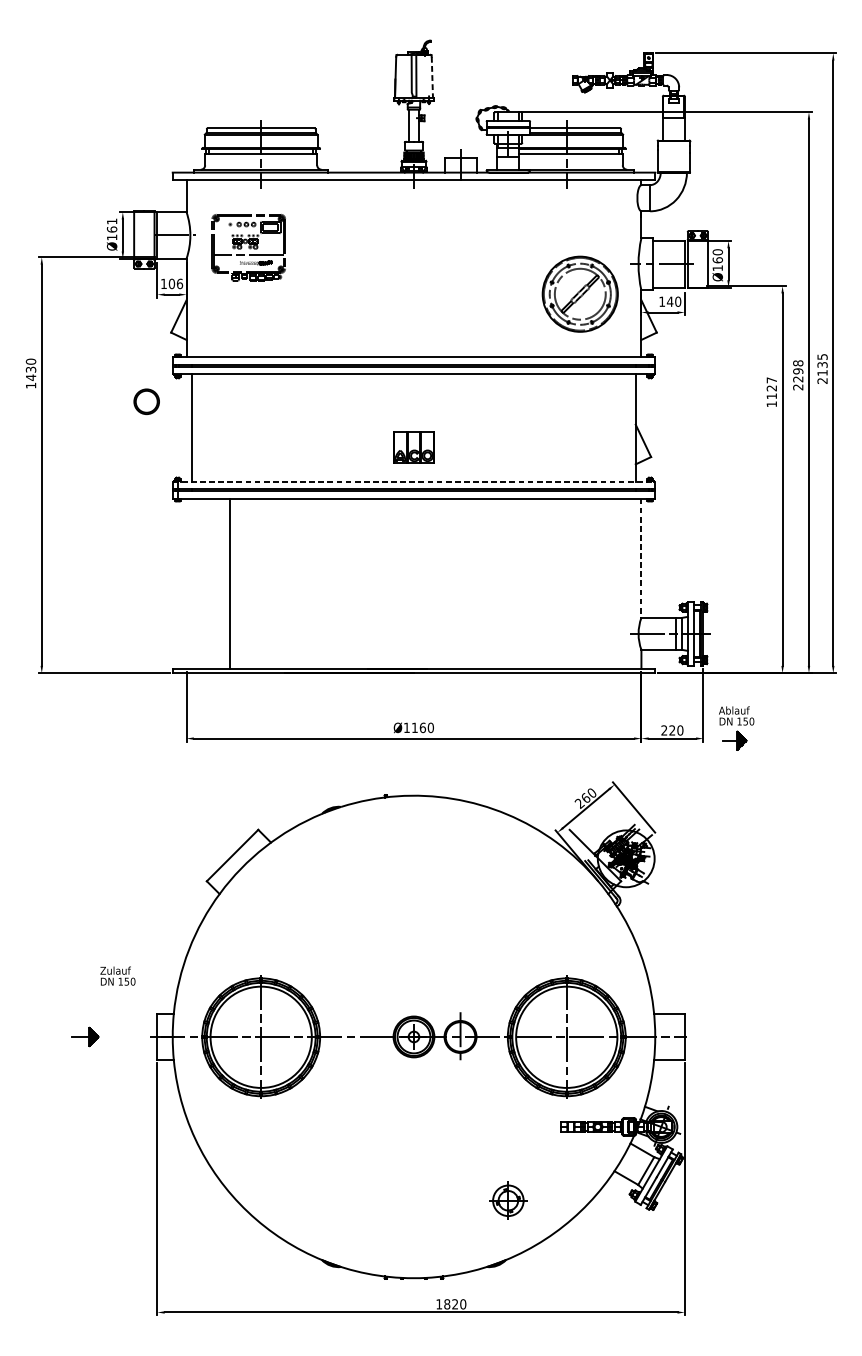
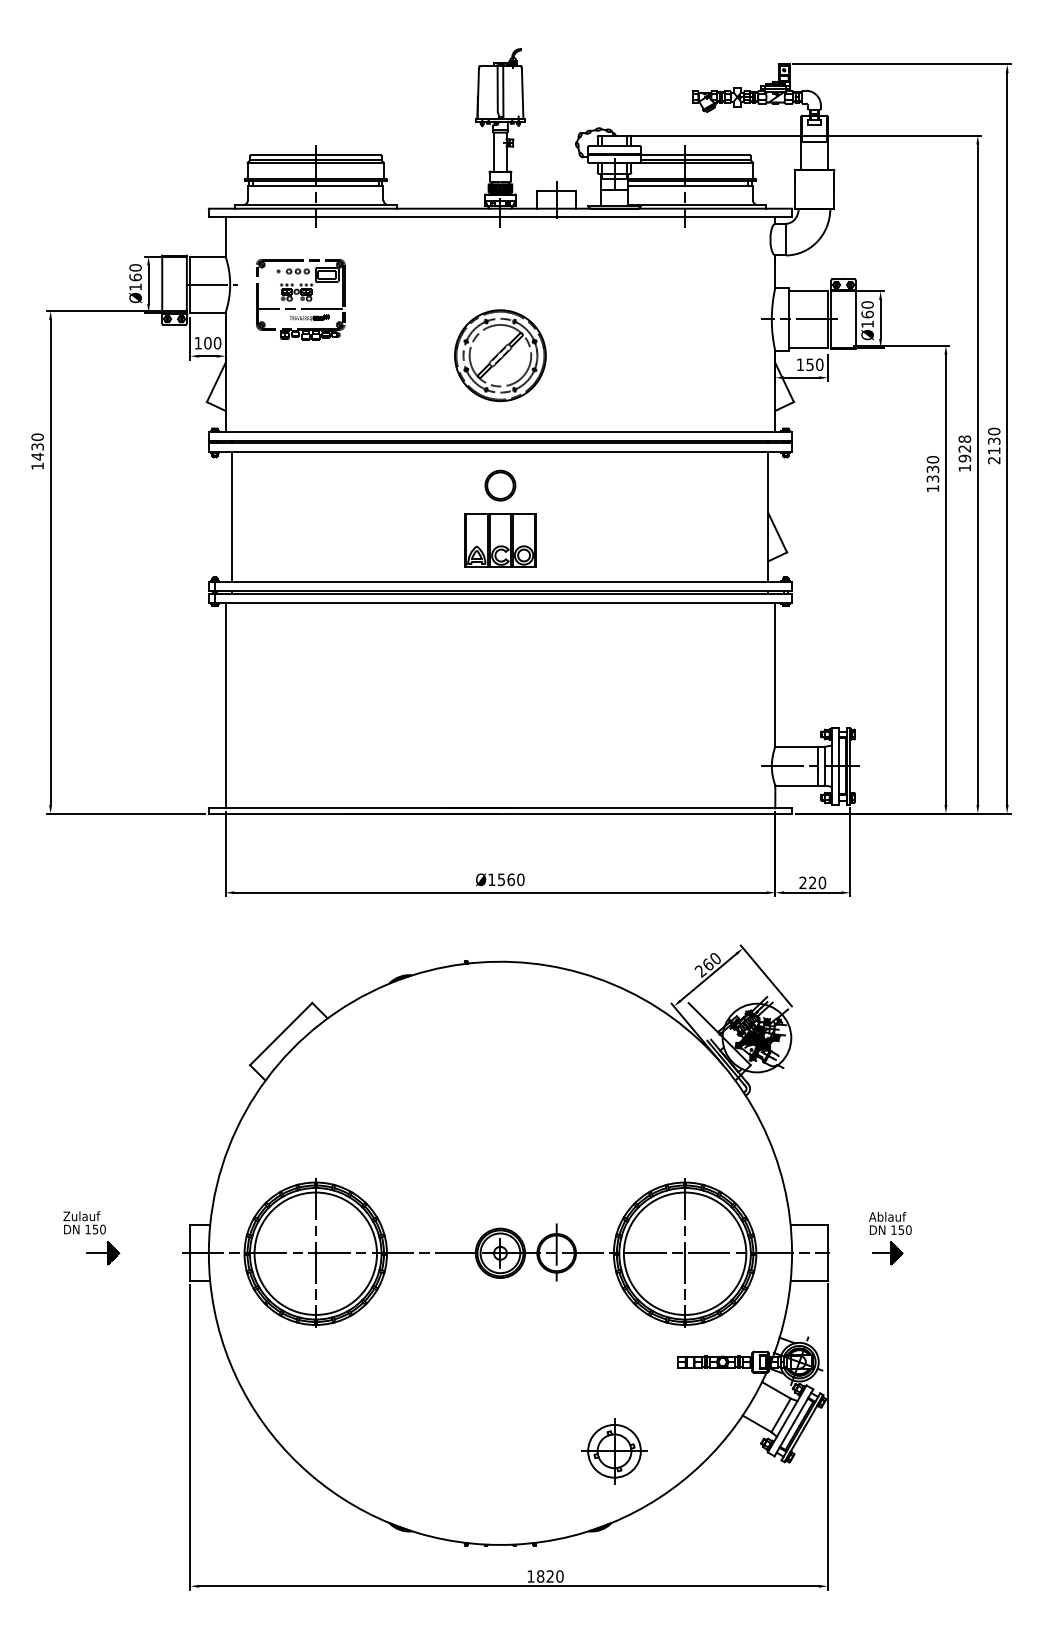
line: (432, 77) -> (522, 93), dashed -> solid
text: (112, 221) -> (135, 267), Ø161 -> Ø160
text: (179, 284) -> (217, 343), 106 -> 100
part: (580, 294) -> (500, 355), moved
text: (670, 301) -> (810, 364), 140 -> 150
text: (822, 356) -> (994, 431), 2135 -> 2130
text: (797, 379) -> (964, 458), 2298 -> 1928
text: (771, 388) -> (932, 469), 1127 -> 1330
part: (146, 401) -> (500, 485), moved
part: (414, 447) -> (500, 540), size x1.43
line: (414, 481) -> (500, 582), dashed -> solid
line: (641, 558) -> (775, 675), dashed -> solid
line: (230, 583) -> (225, 705), moved
text: (414, 727) -> (501, 879), Ø1160 -> Ø1560
part: (736, 728) -> (890, 1238), moved
text: (117, 975) -> (84, 1222), moved
part: (508, 1200) -> (614, 1451), size x1.43

